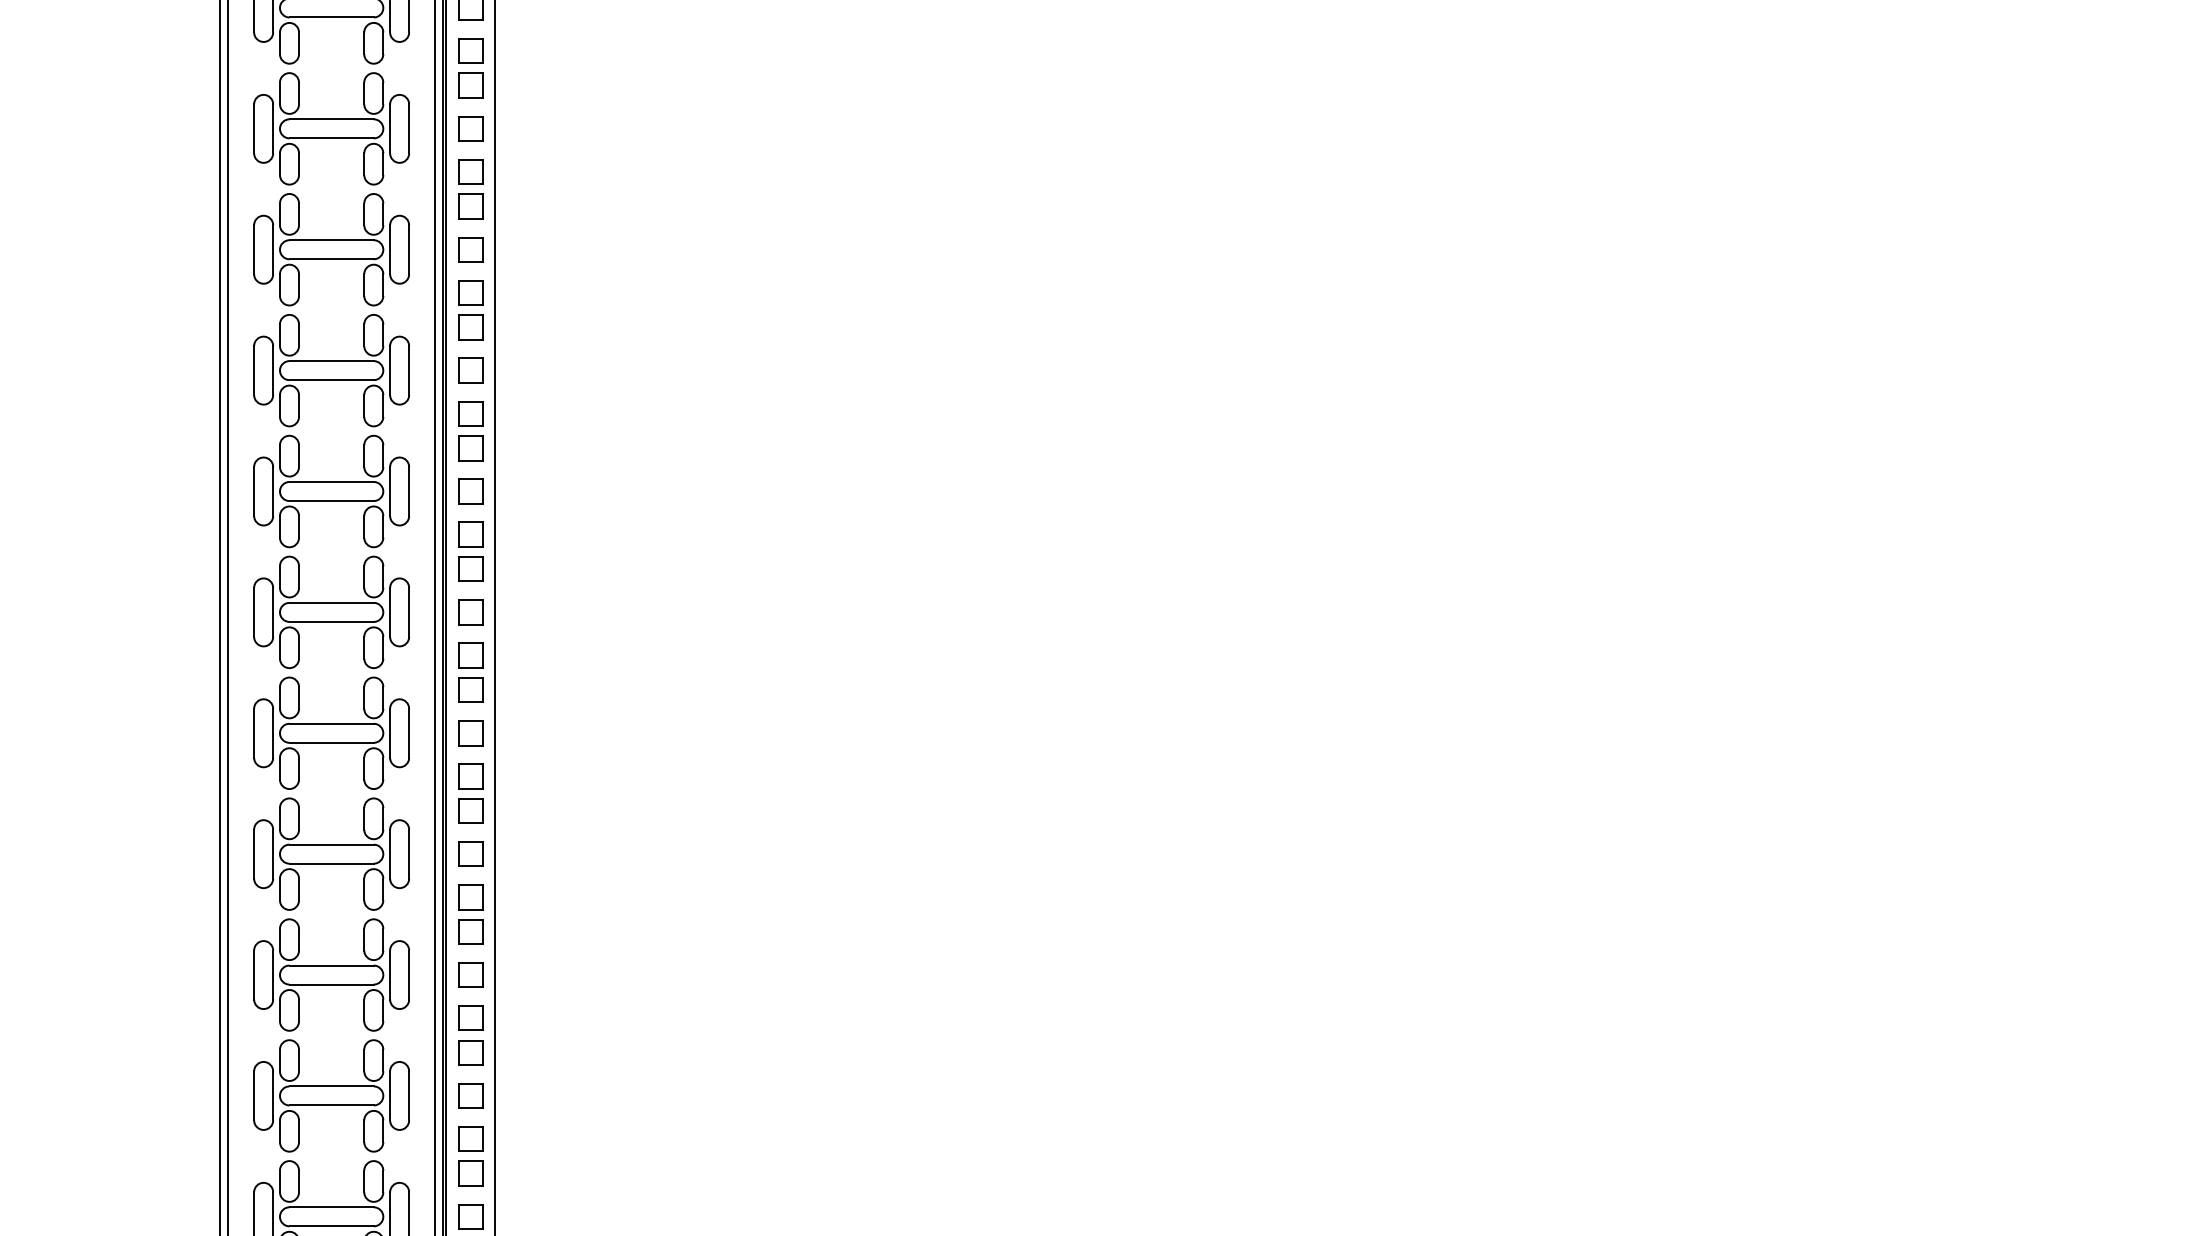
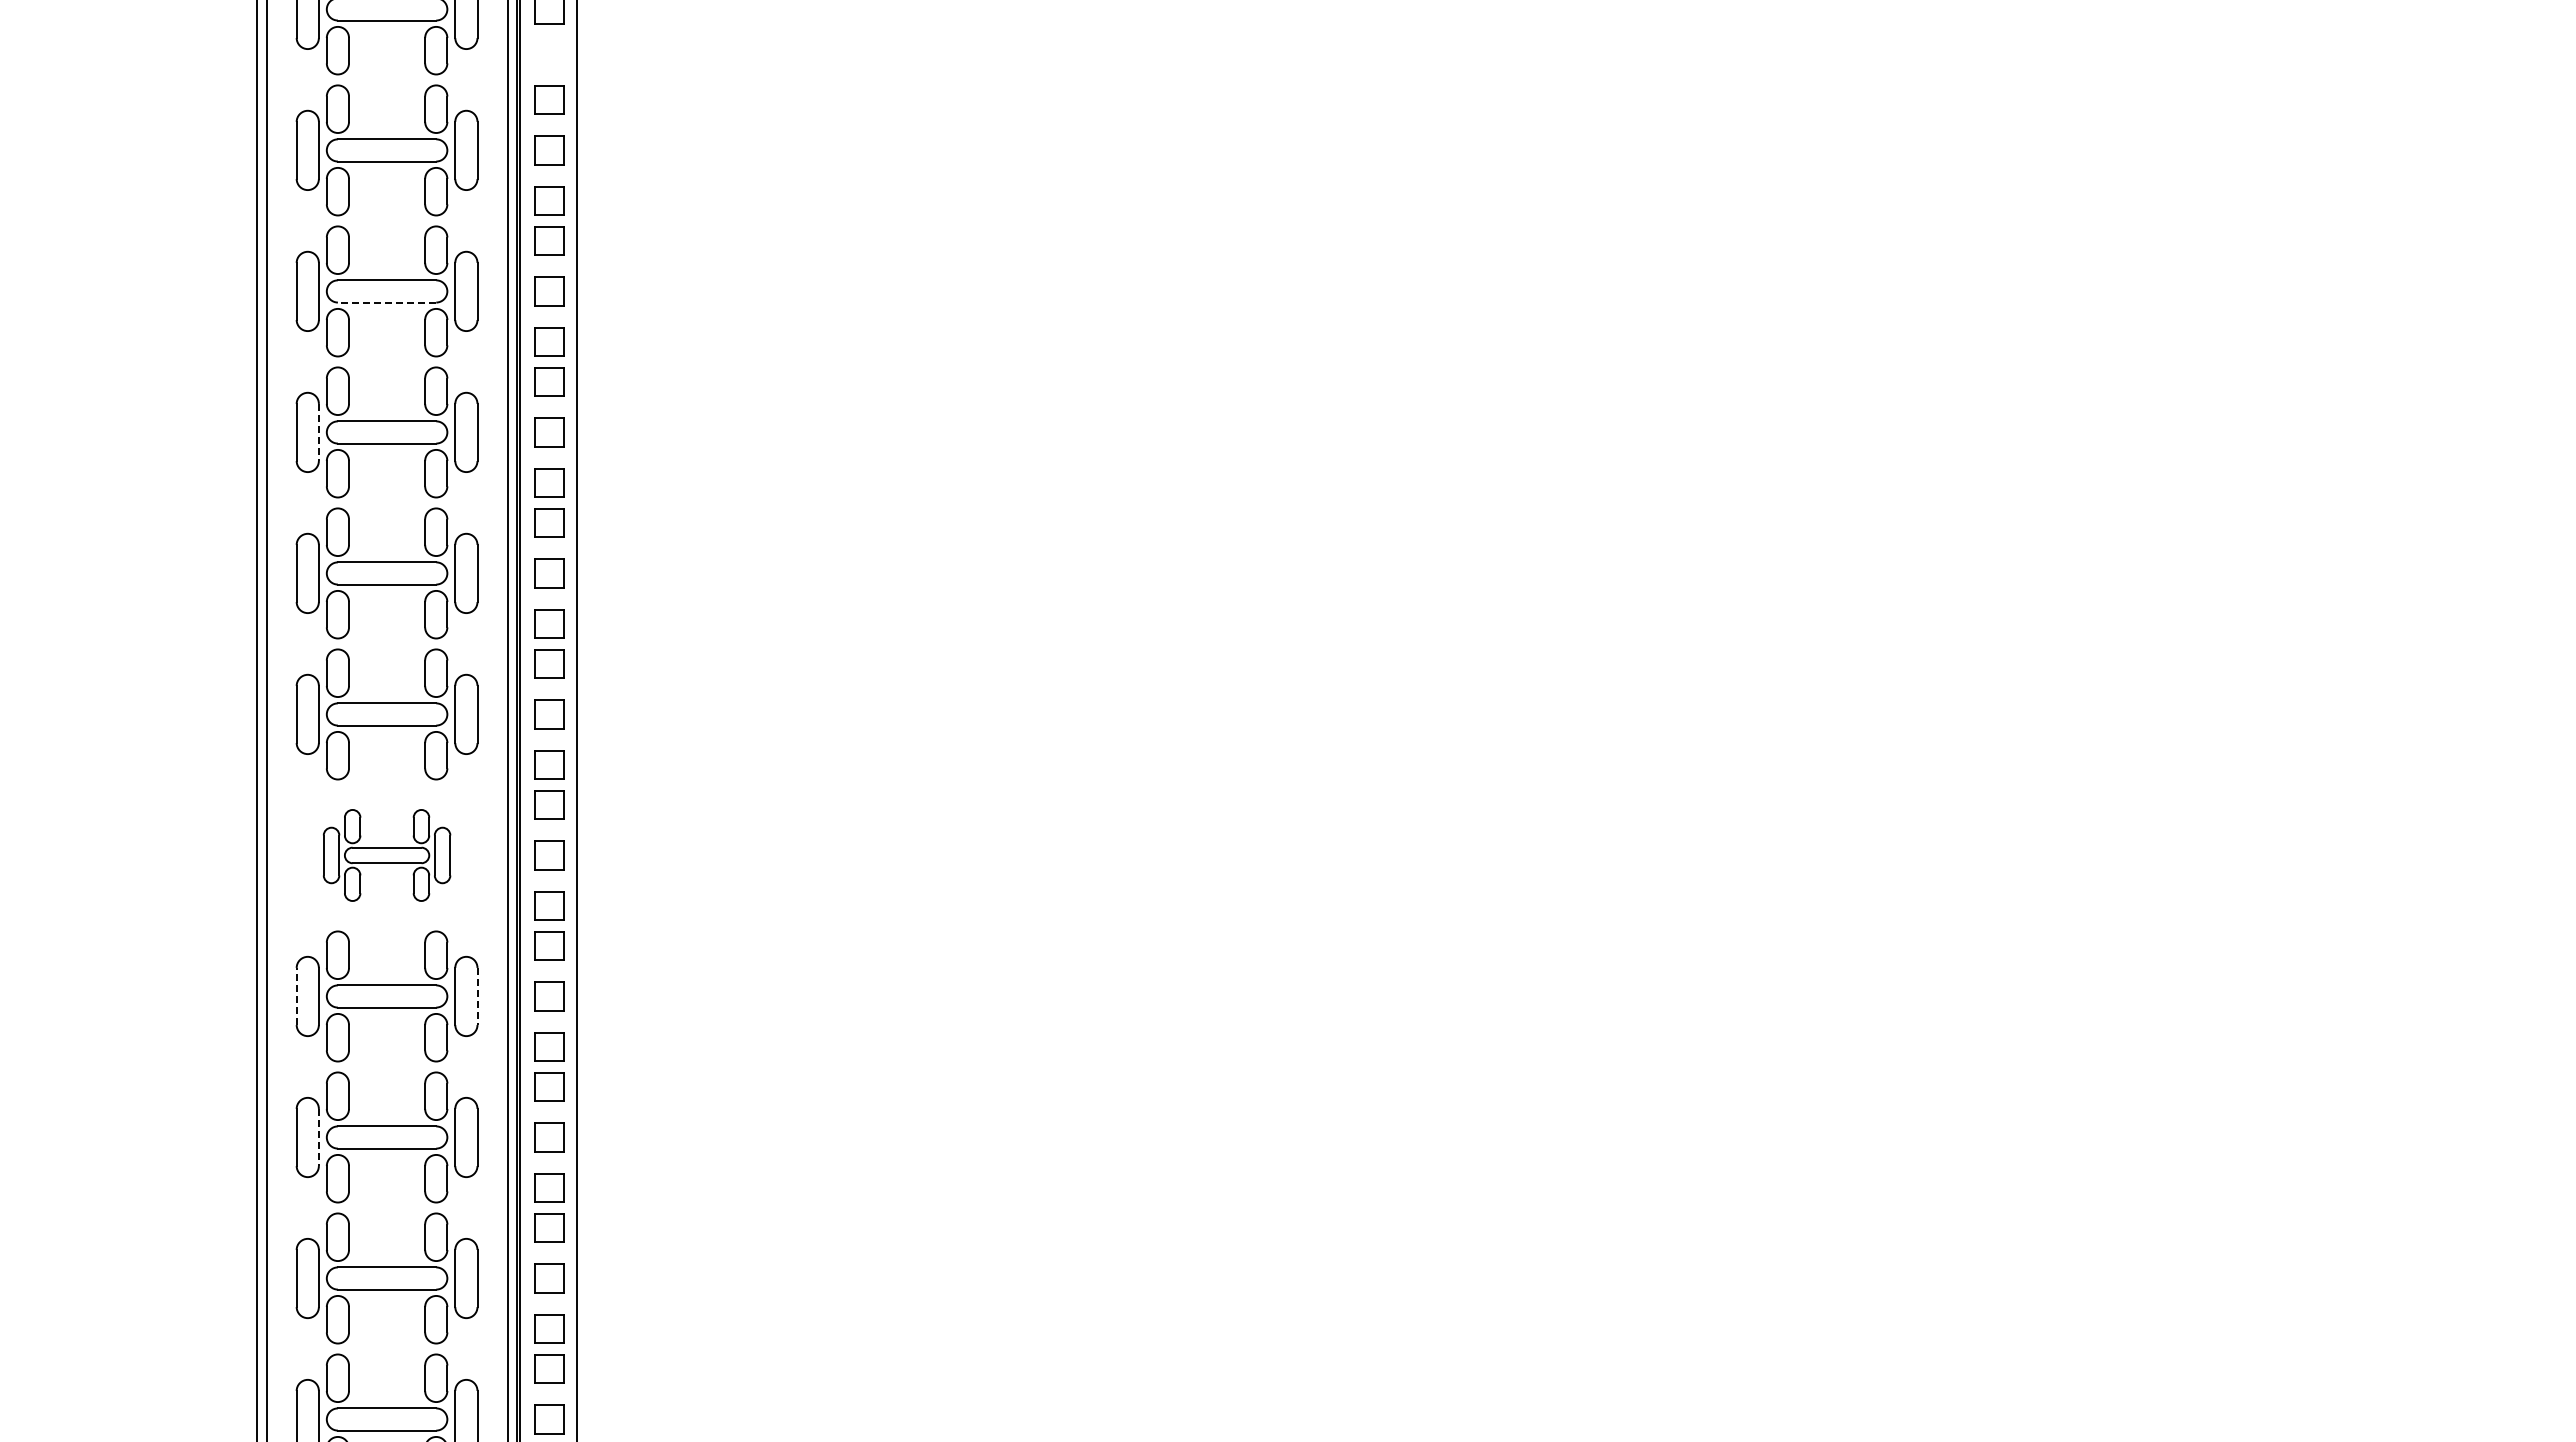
part: (470, 50) -> (549, 59), removed
line: (331, 259) -> (386, 302), solid -> dashed
line: (272, 370) -> (318, 432), solid -> dashed
part: (331, 733) -> (386, 855), size x0.7
line: (253, 854) -> (296, 996), solid -> dashed
line: (409, 854) -> (477, 996), solid -> dashed
line: (272, 975) -> (318, 1137), solid -> dashed

